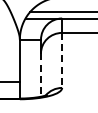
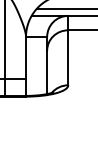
line: (62, 60) -> (68, 57), dashed -> solid
line: (41, 75) -> (47, 72), dashed -> solid

